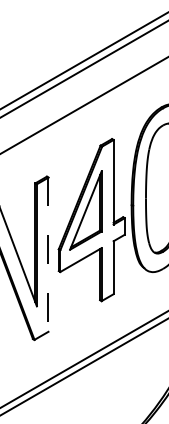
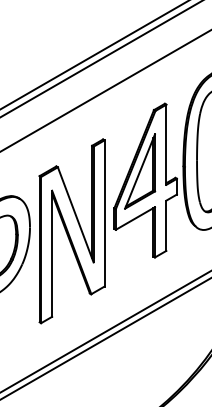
line: (48, 254) -> (104, 213), dashed -> solid

